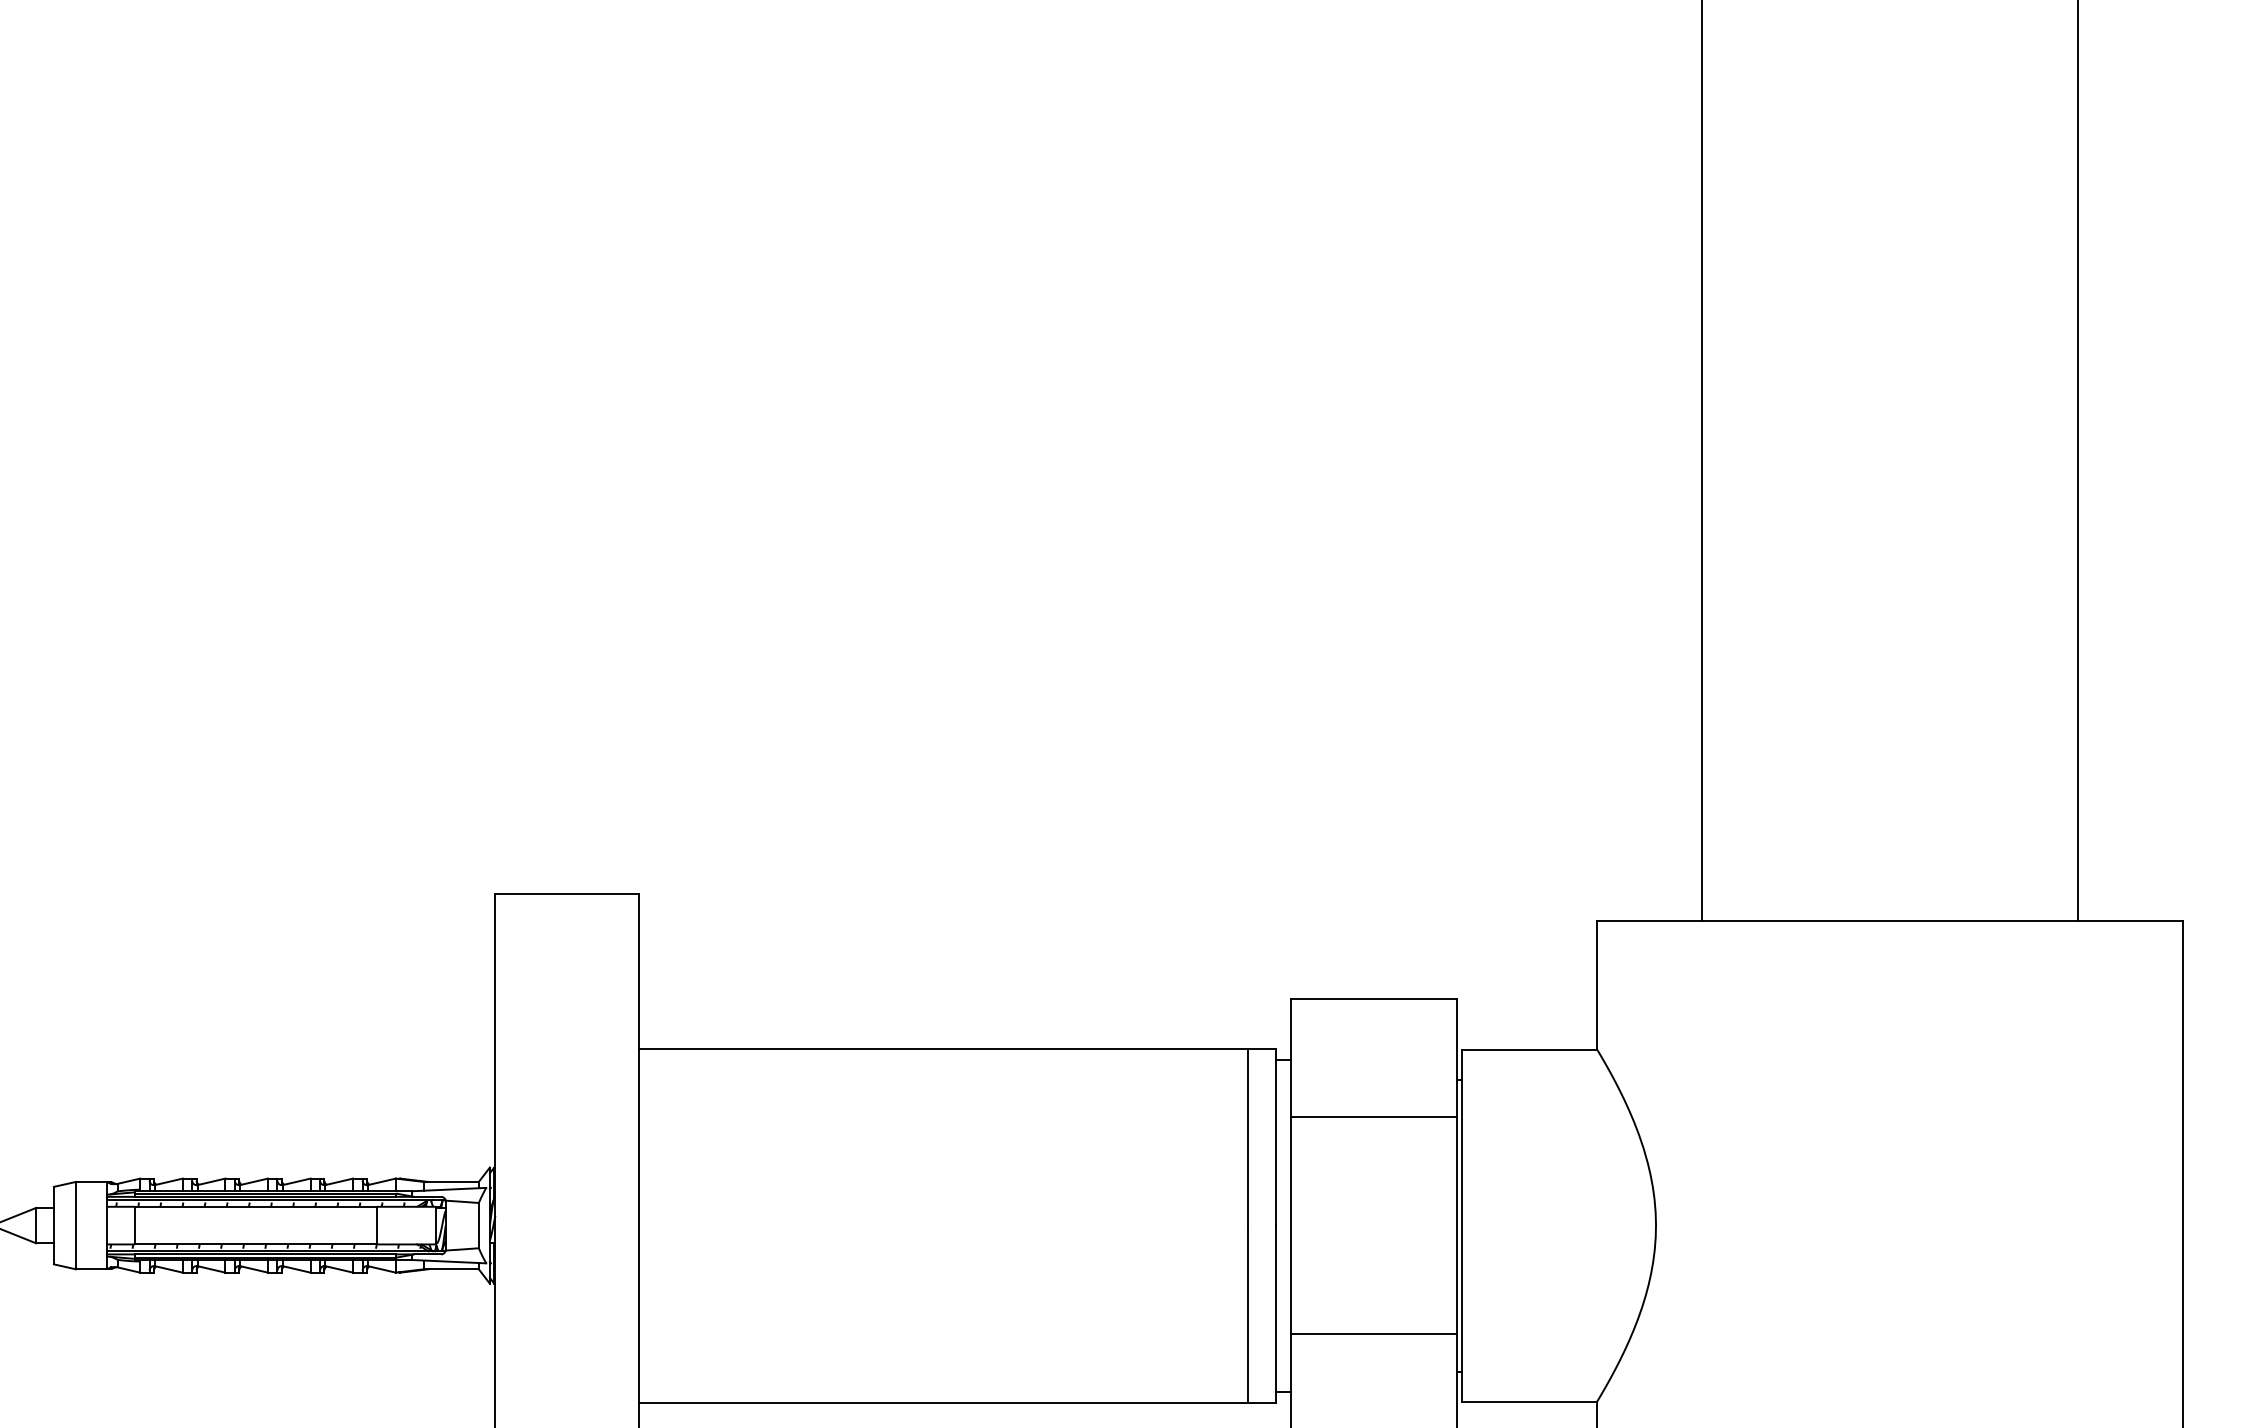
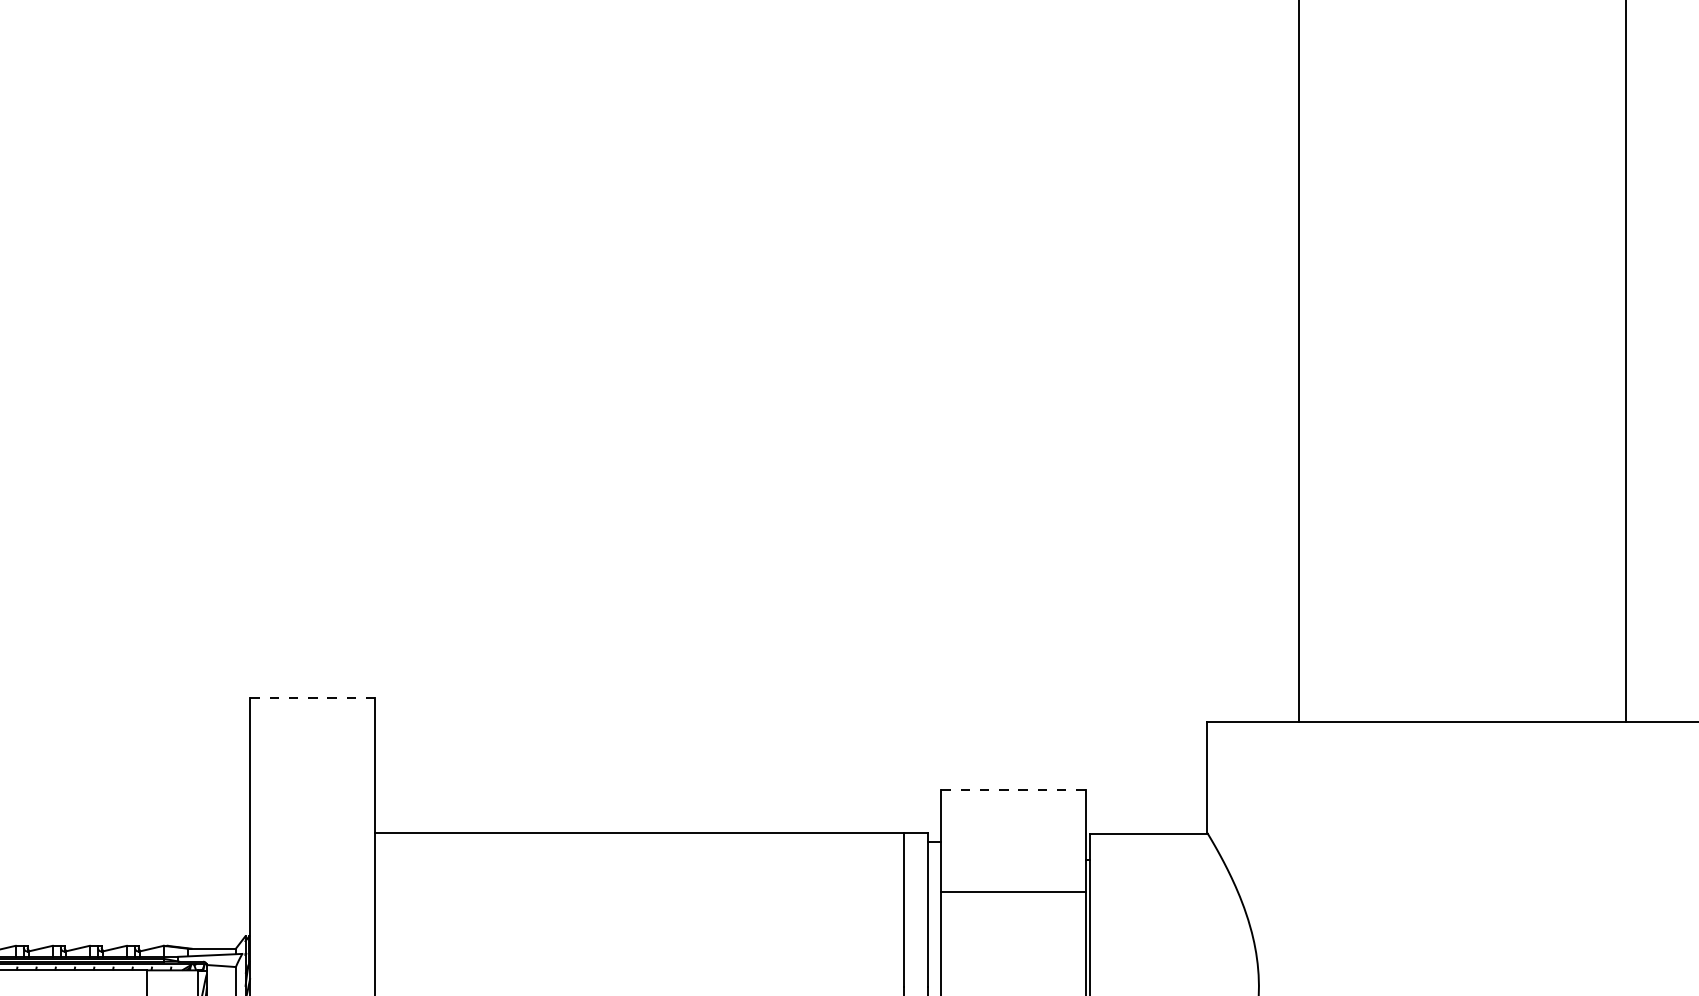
line: (567, 893) -> (312, 698), solid -> dashed
line: (1373, 998) -> (1013, 789), solid -> dashed

